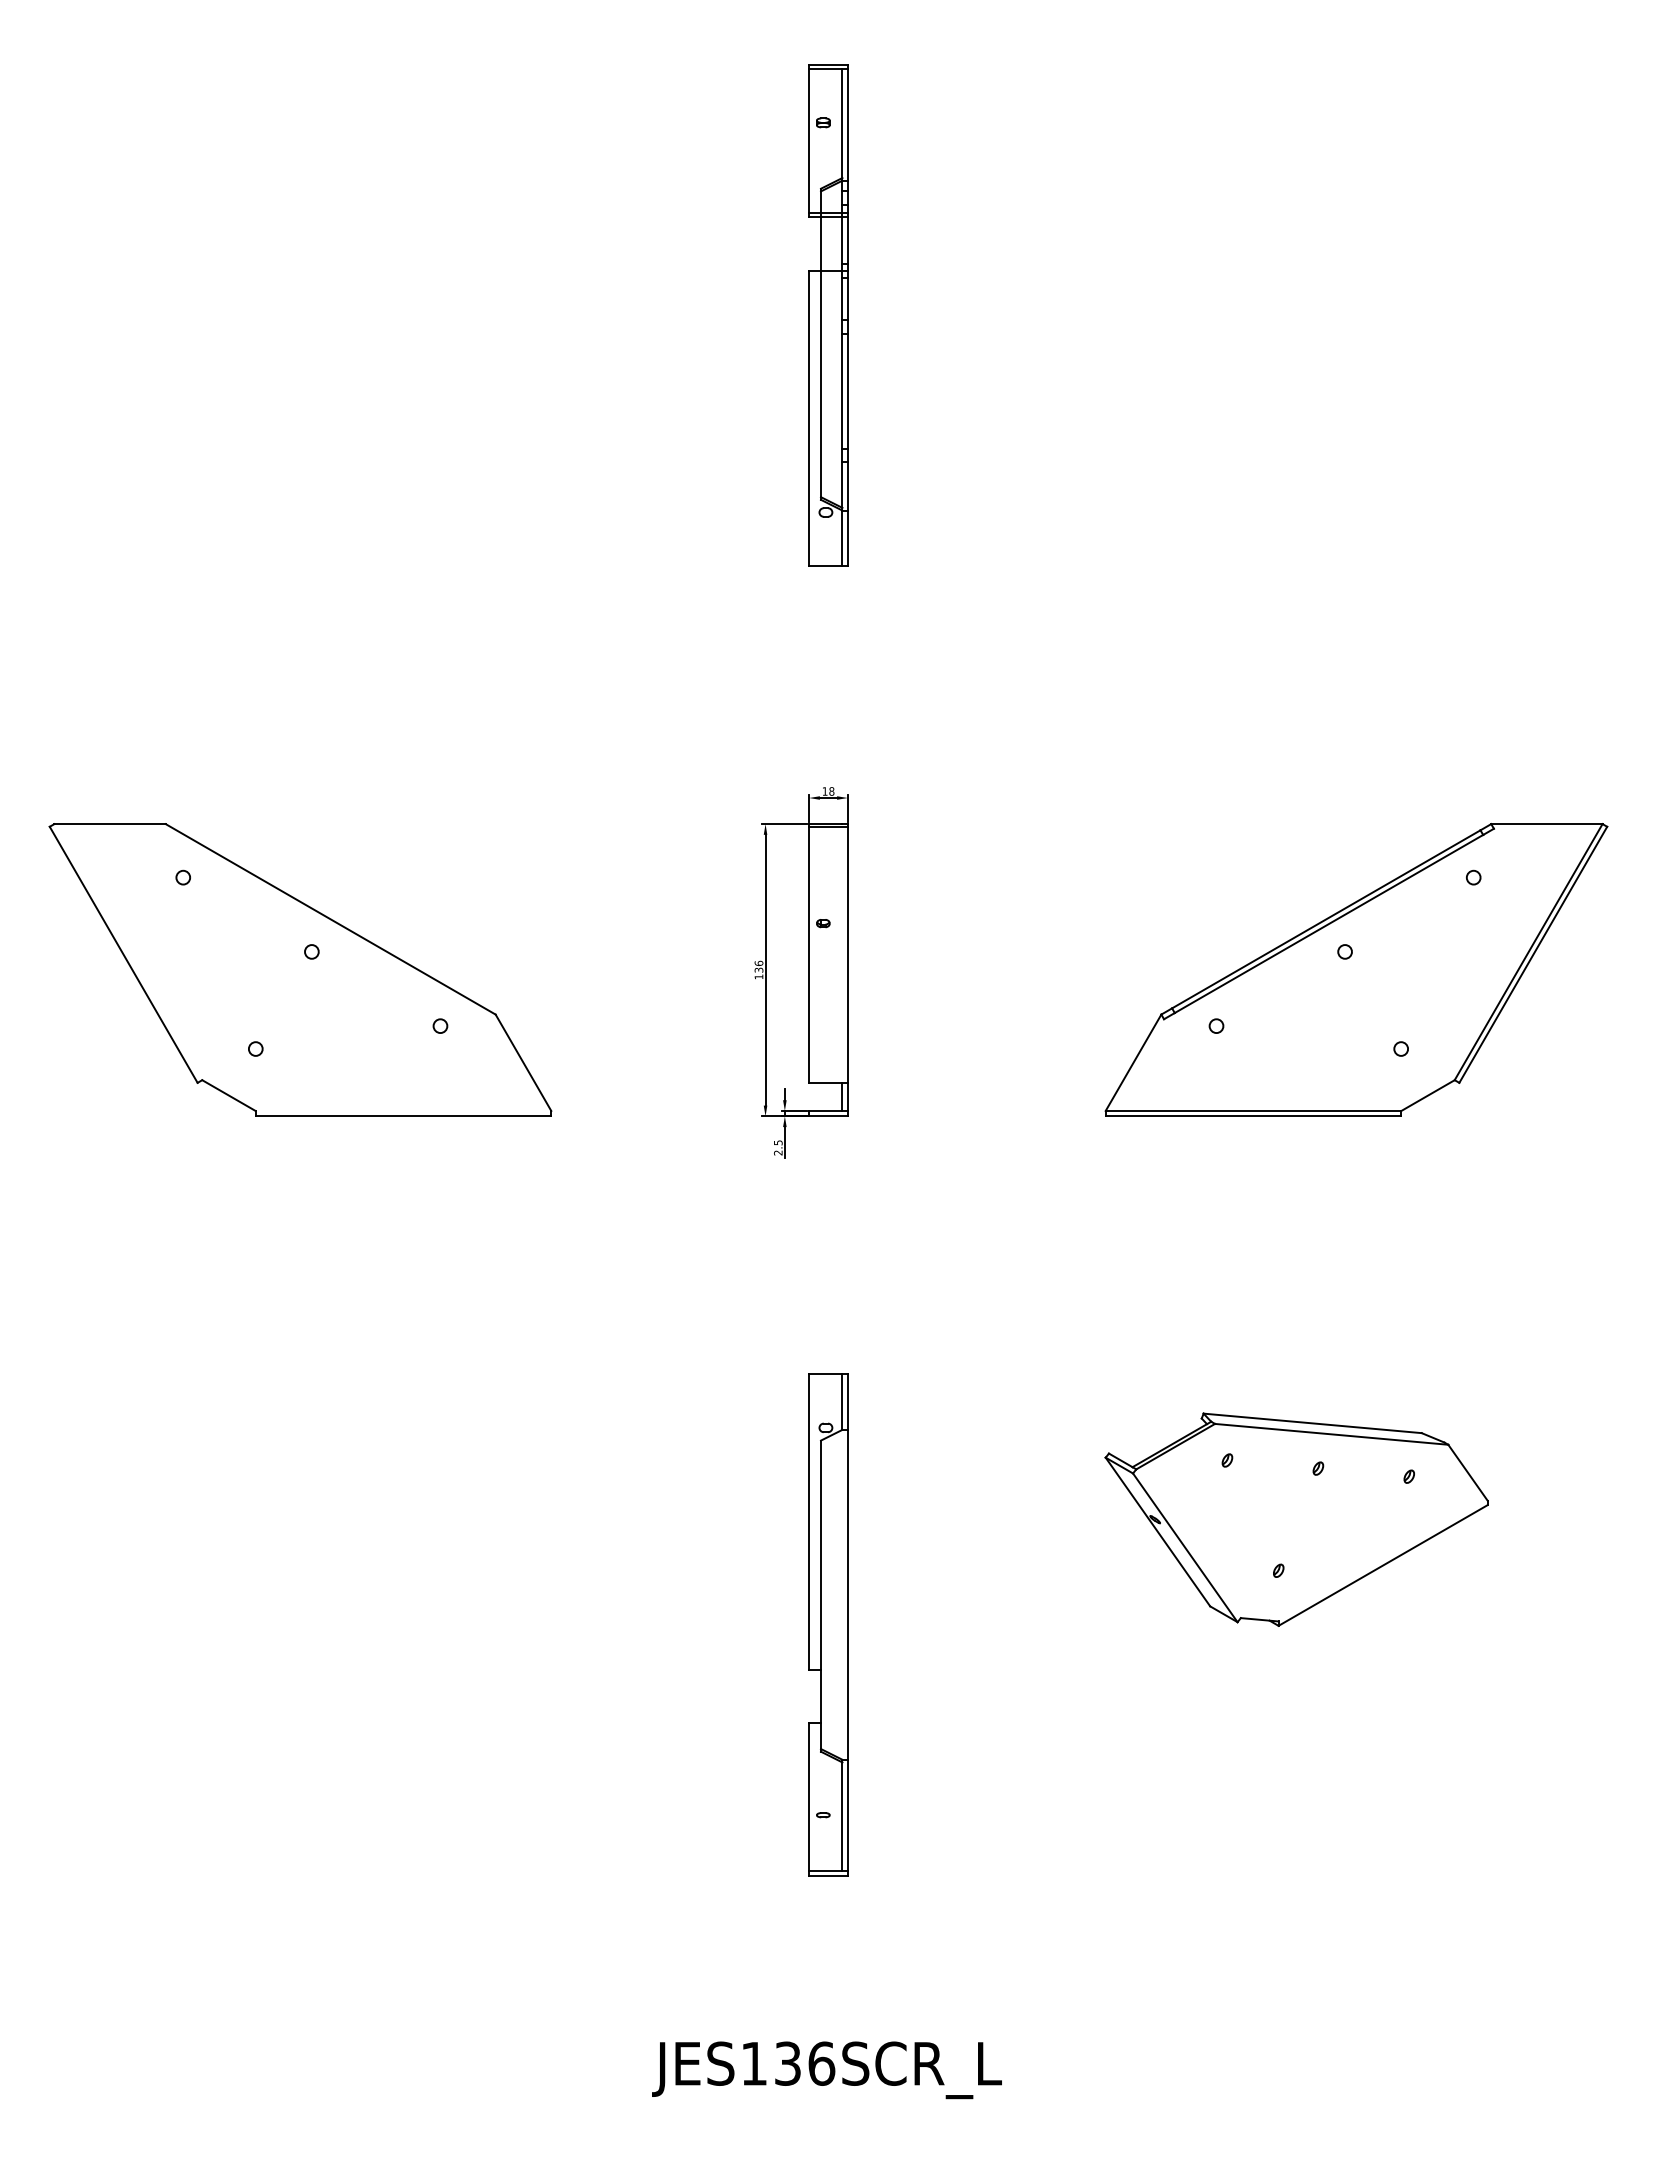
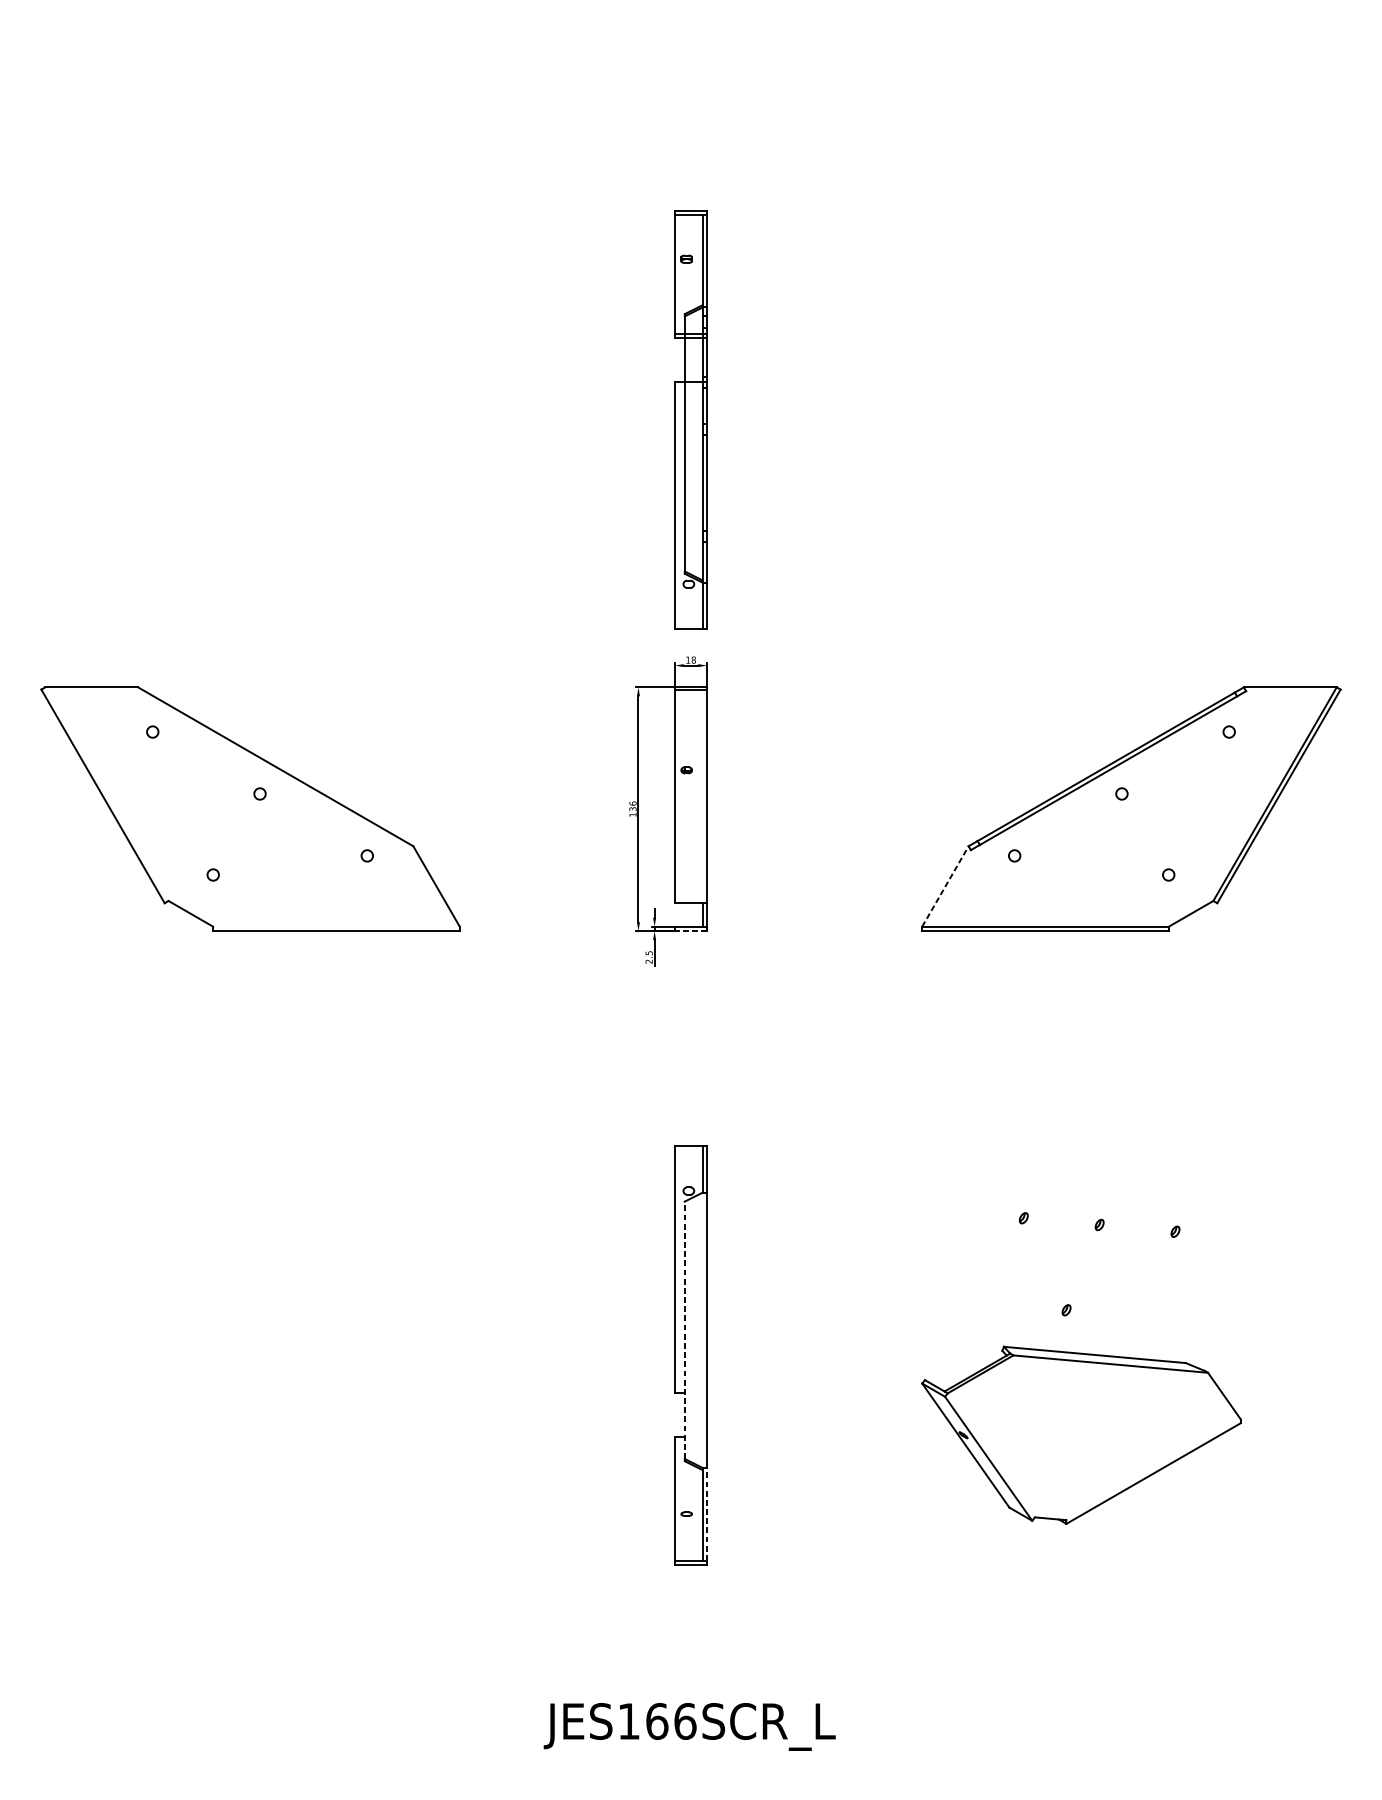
part: (828, 315) -> (691, 419), moved
line: (1133, 1062) -> (945, 886), solid -> dashed
line: (828, 1116) -> (691, 931), solid -> dashed
part: (1296, 1519) -> (1081, 1435), moved
line: (820, 1594) -> (684, 1330), solid -> dashed
line: (847, 1815) -> (706, 1514), solid -> dashed
text: (788, 2063) -> (657, 1721), JES136SCR_L -> JES166SCR_L

